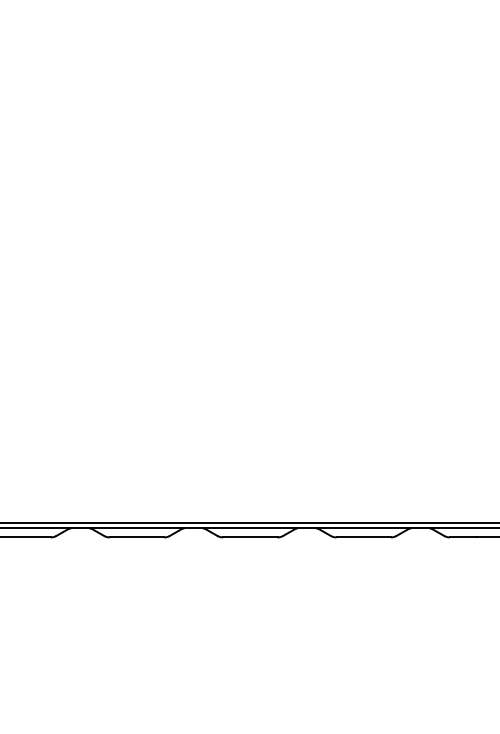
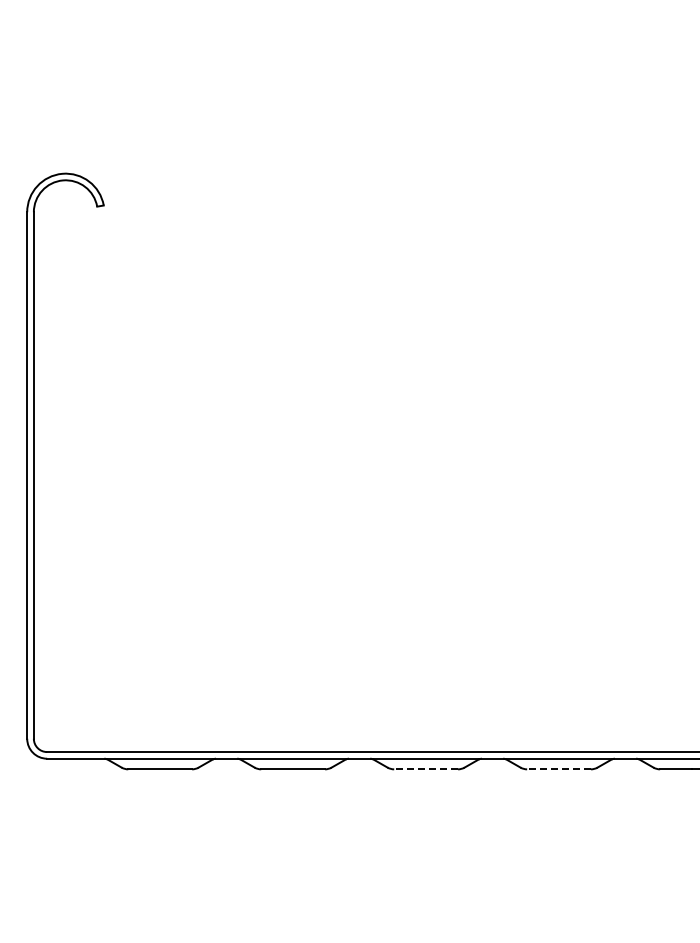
line: (250, 537) -> (426, 769), solid -> dashed
line: (364, 537) -> (559, 769), solid -> dashed

